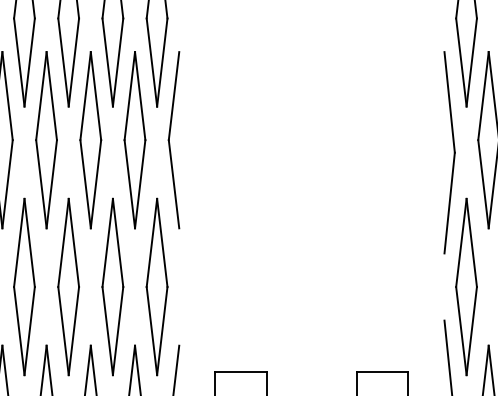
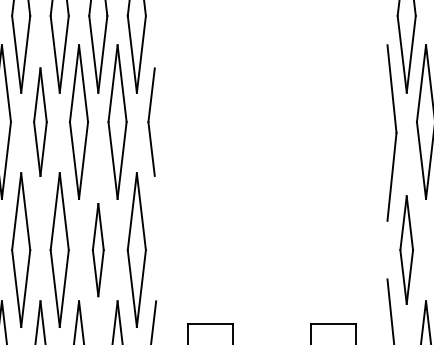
part: (46, 140) -> (40, 122), size x0.7
part: (173, 140) -> (151, 122), size x0.7
part: (112, 286) -> (97, 249), size x0.6
part: (466, 286) -> (406, 249), size x0.7

